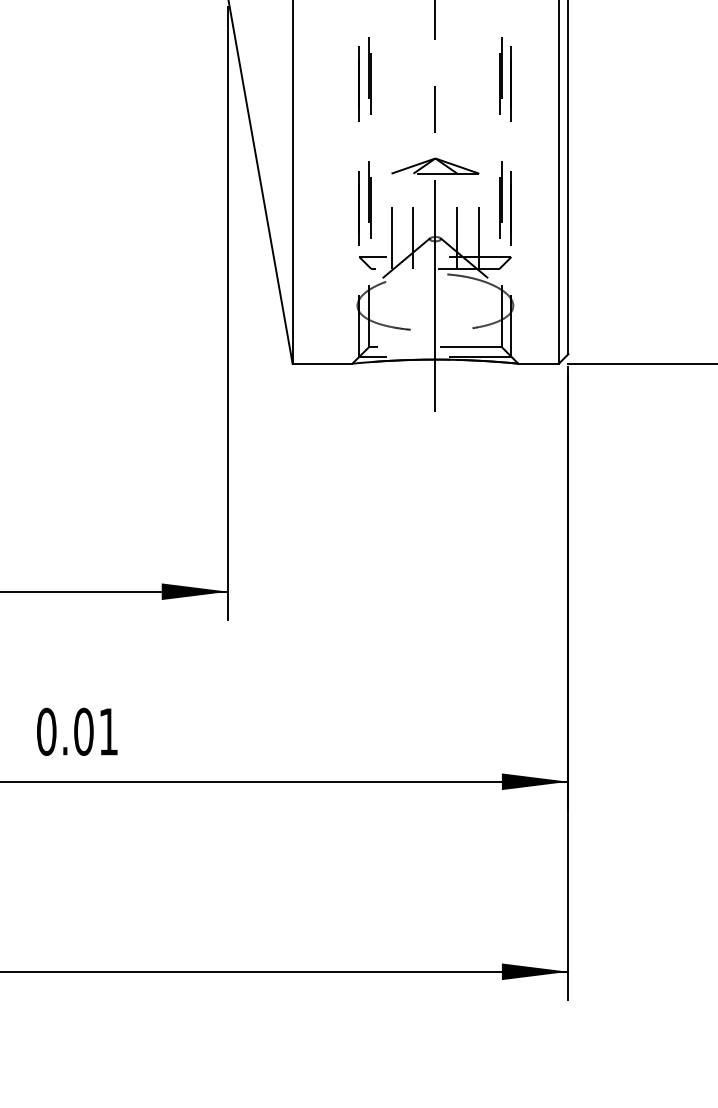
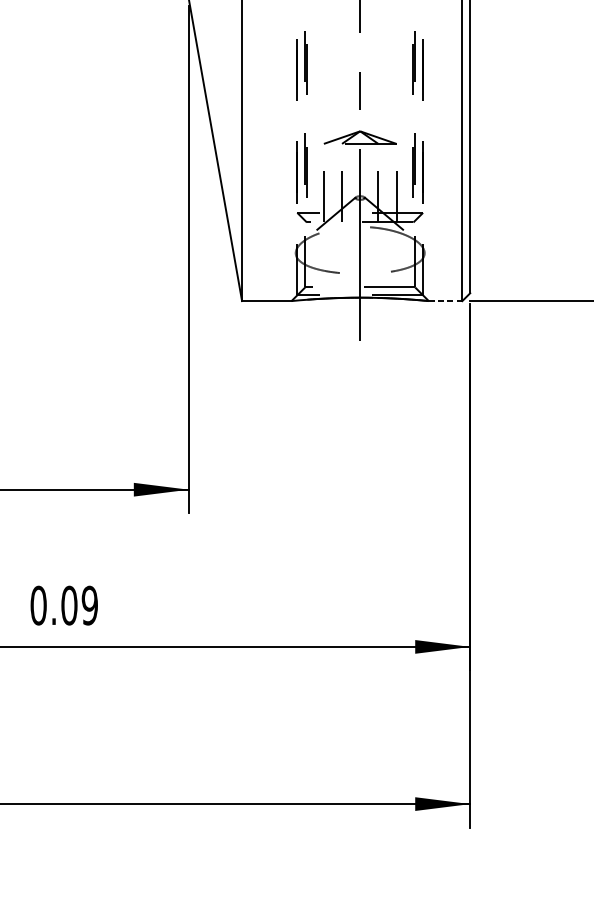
line: (538, 363) -> (445, 300), solid -> dashed
text: (108, 731) -> (89, 605), 0.01 -> 0.09

